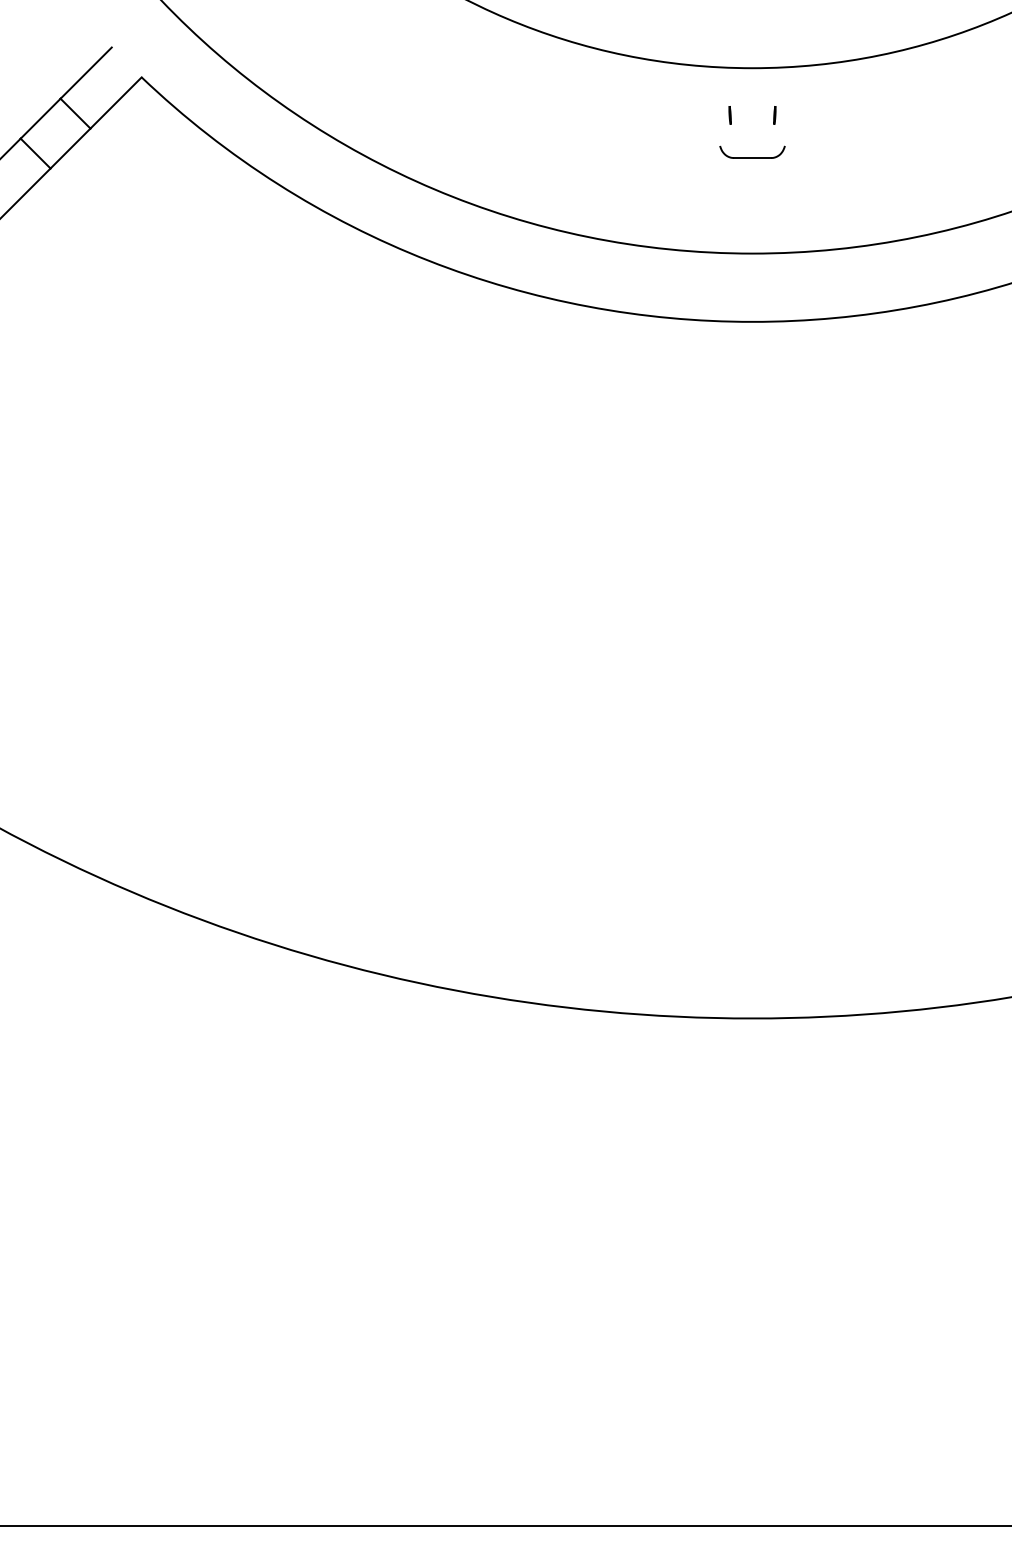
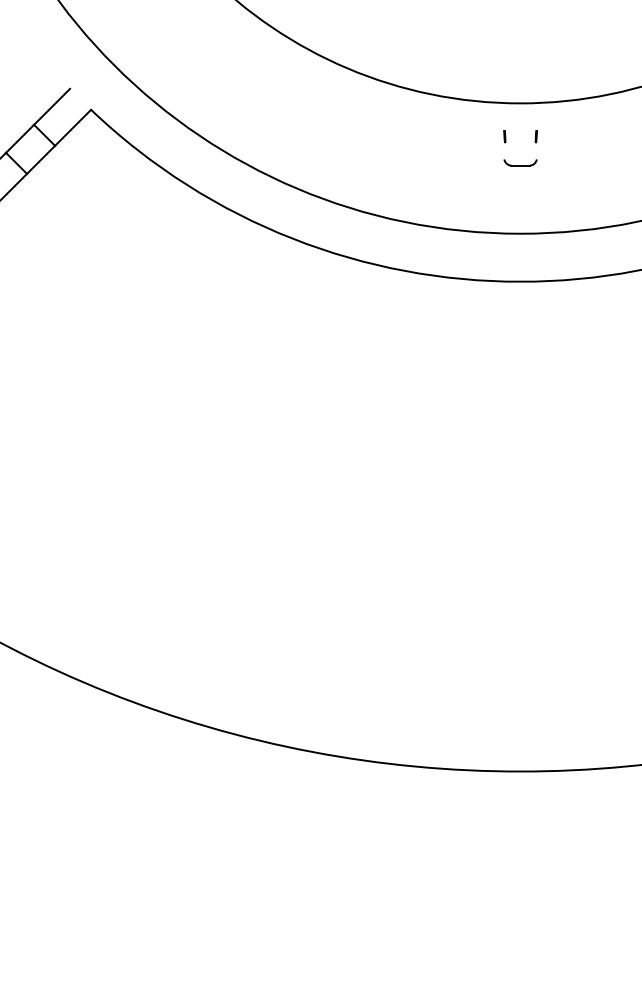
part: (752, 152) -> (520, 162), size x0.71

